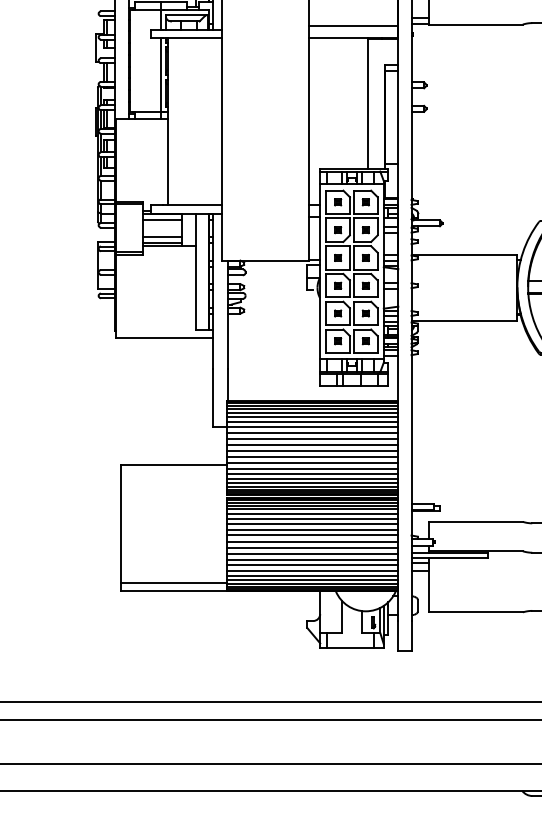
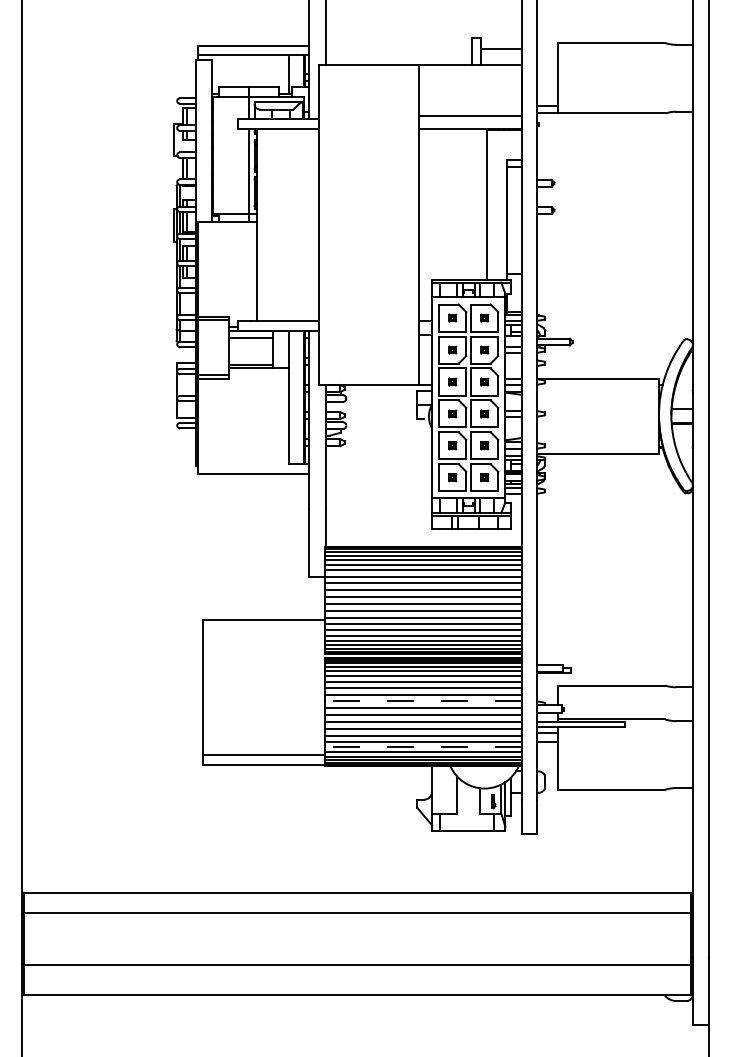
line: (162, 237) -> (250, 358), removed
line: (312, 535) -> (423, 701), solid -> dashed
line: (312, 575) -> (423, 747), solid -> dashed

